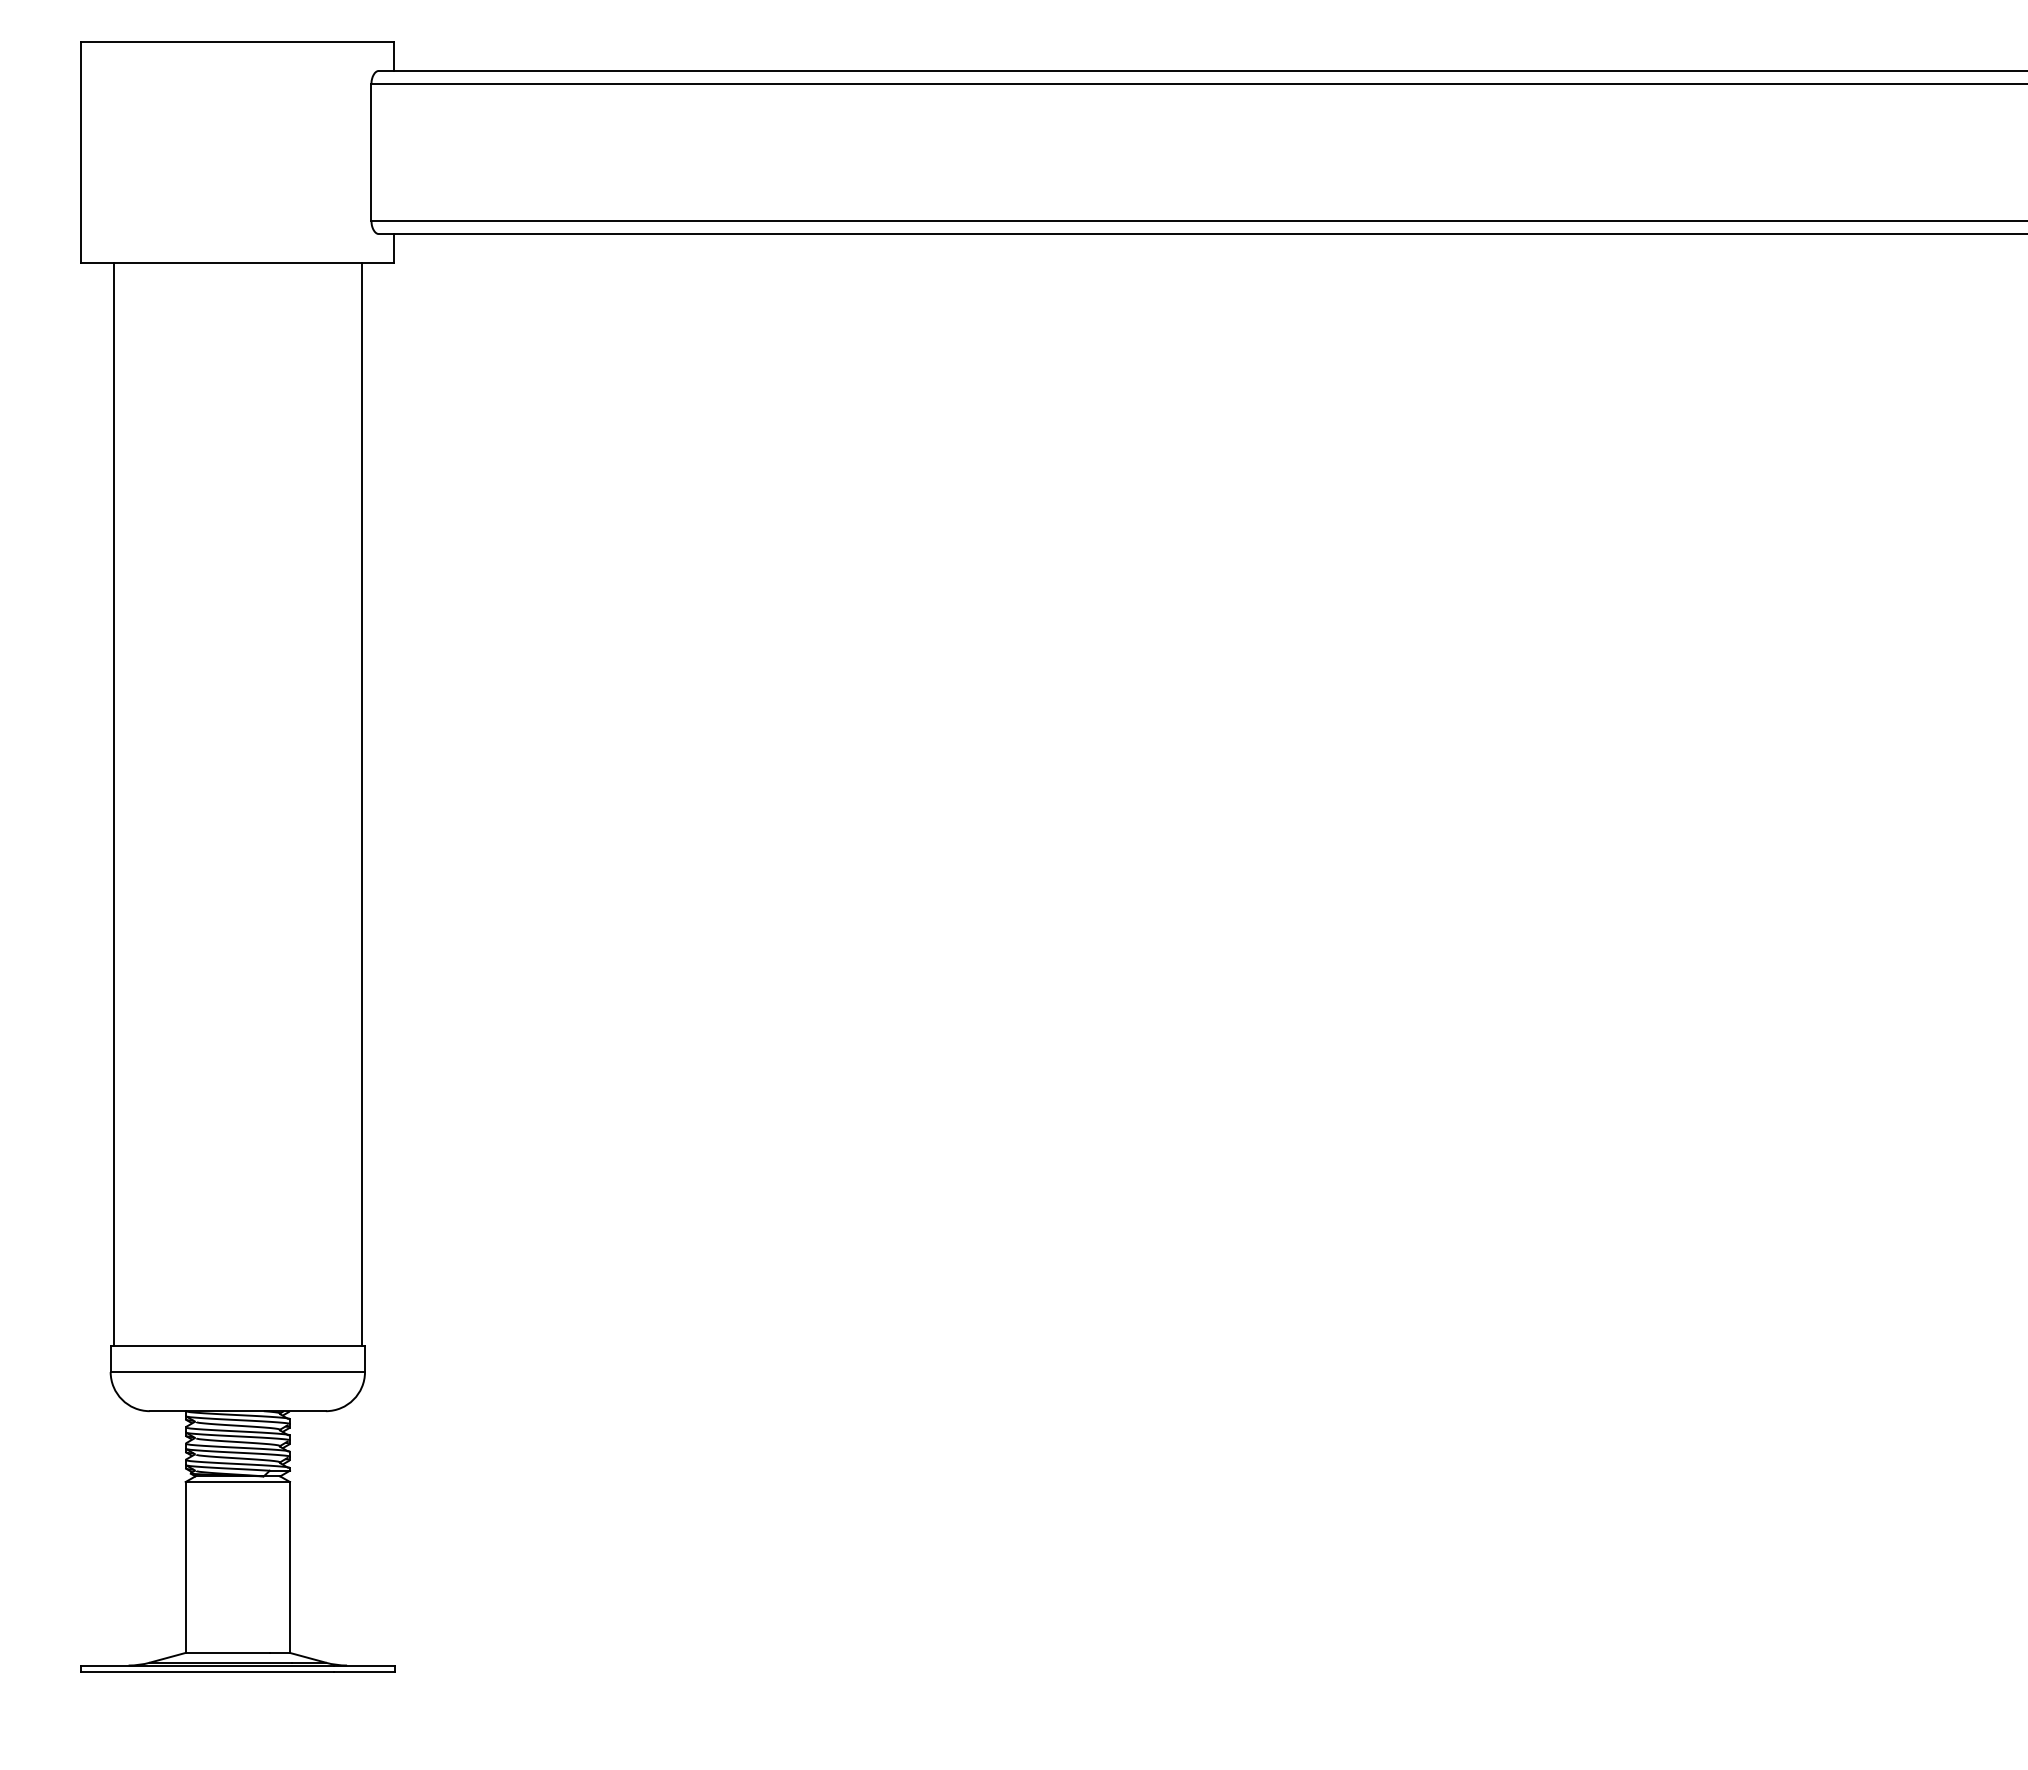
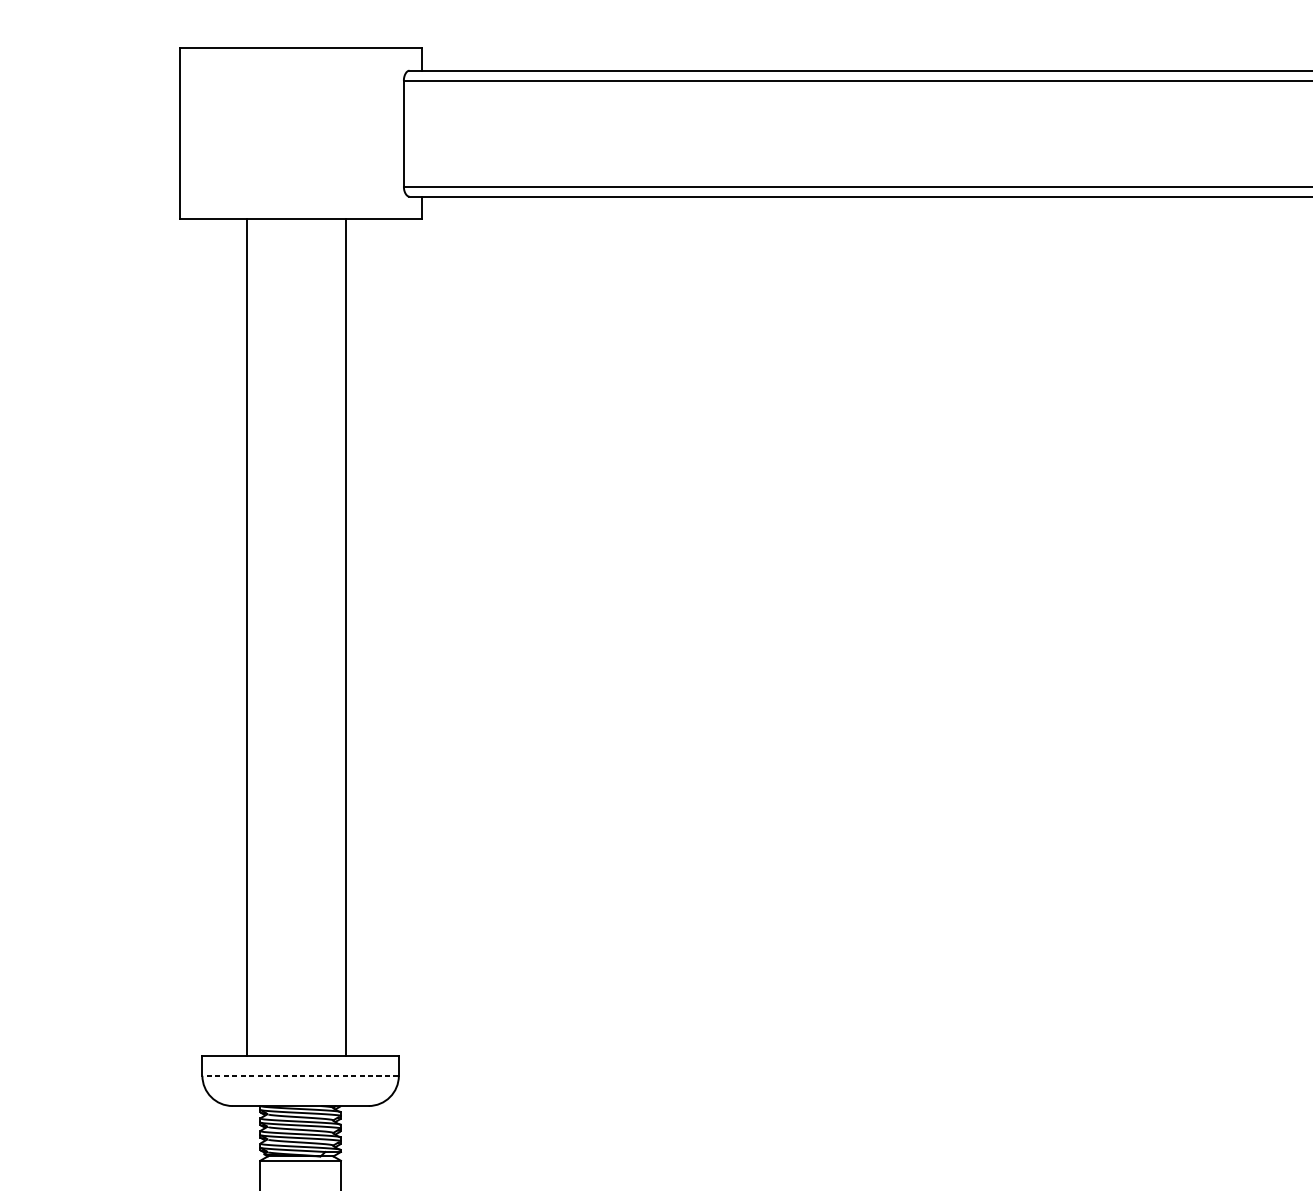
line: (113, 804) -> (247, 637), moved
line: (361, 804) -> (345, 637), moved
line: (237, 1372) -> (300, 1076), solid -> dashed

